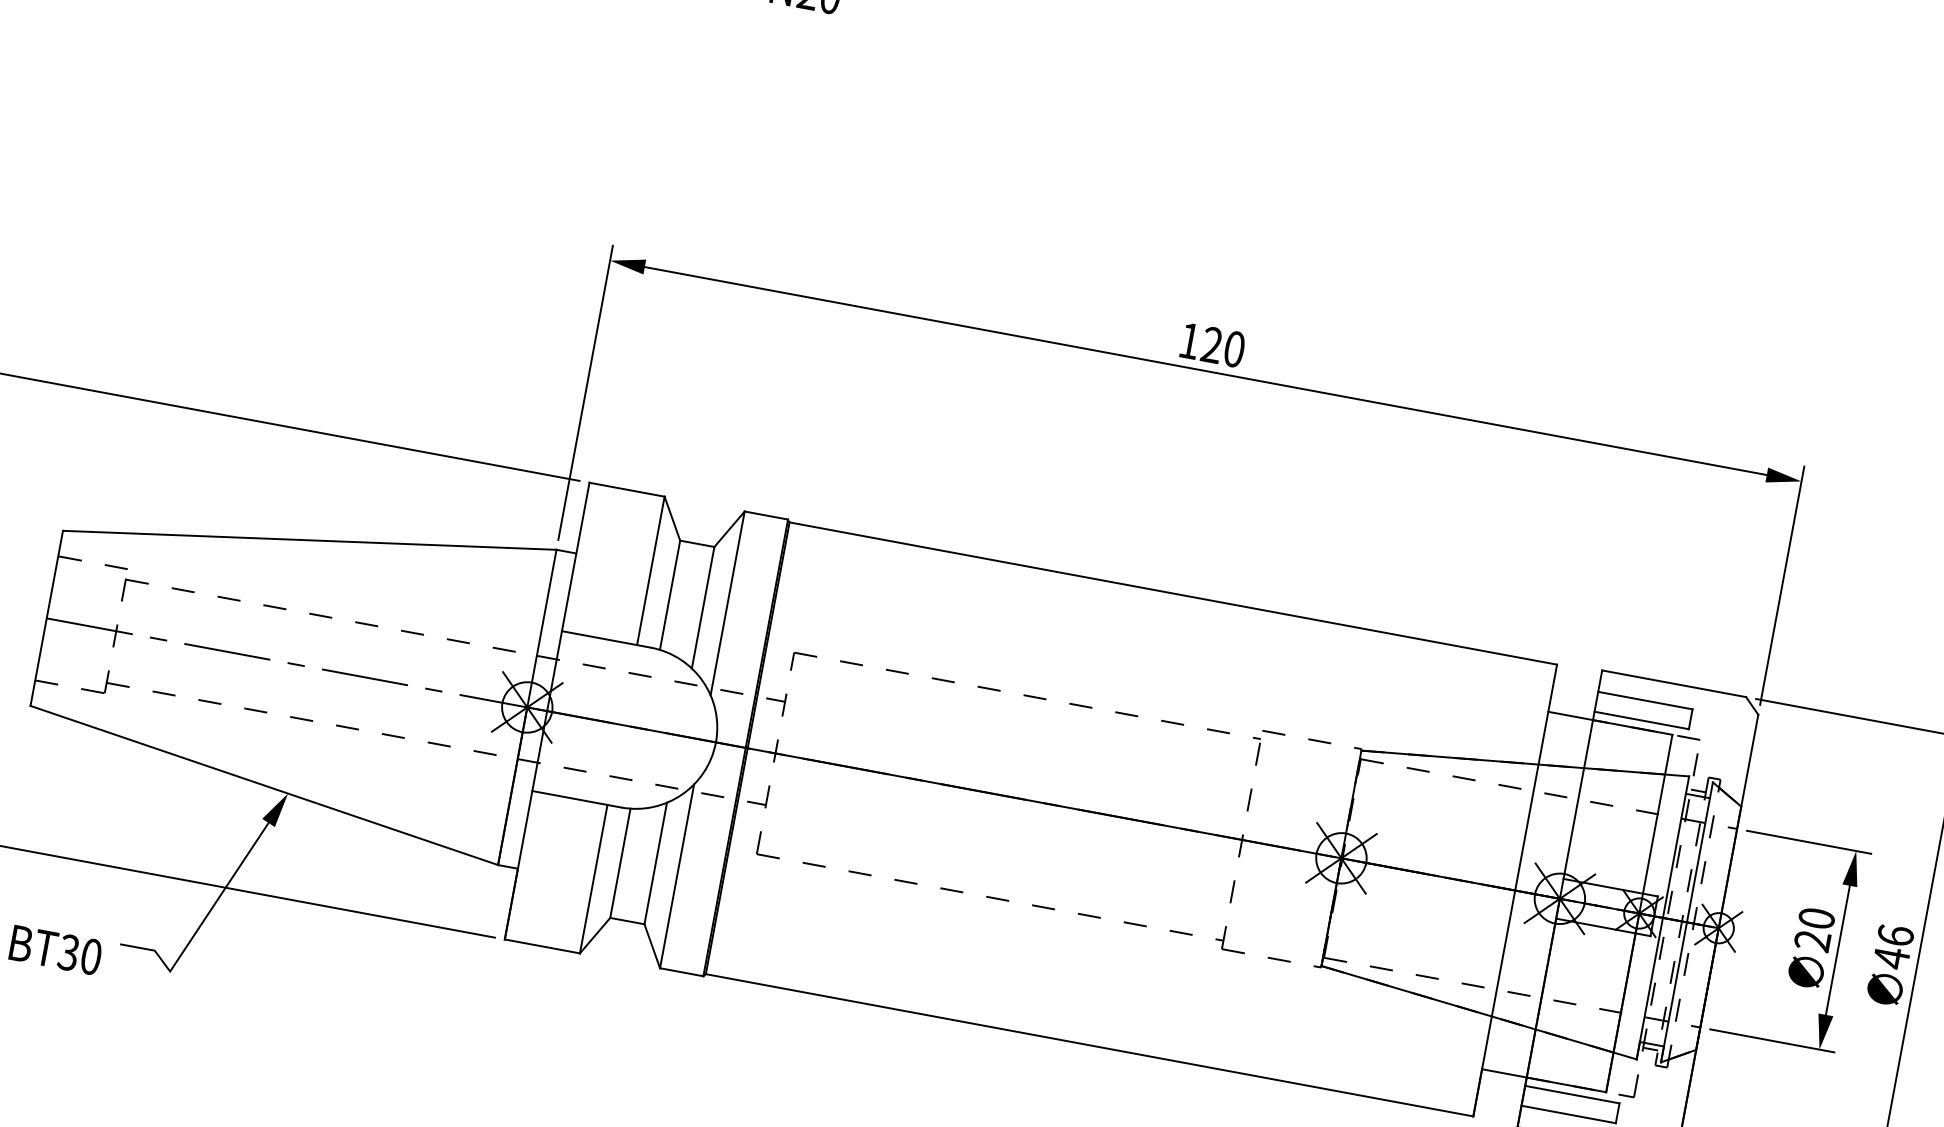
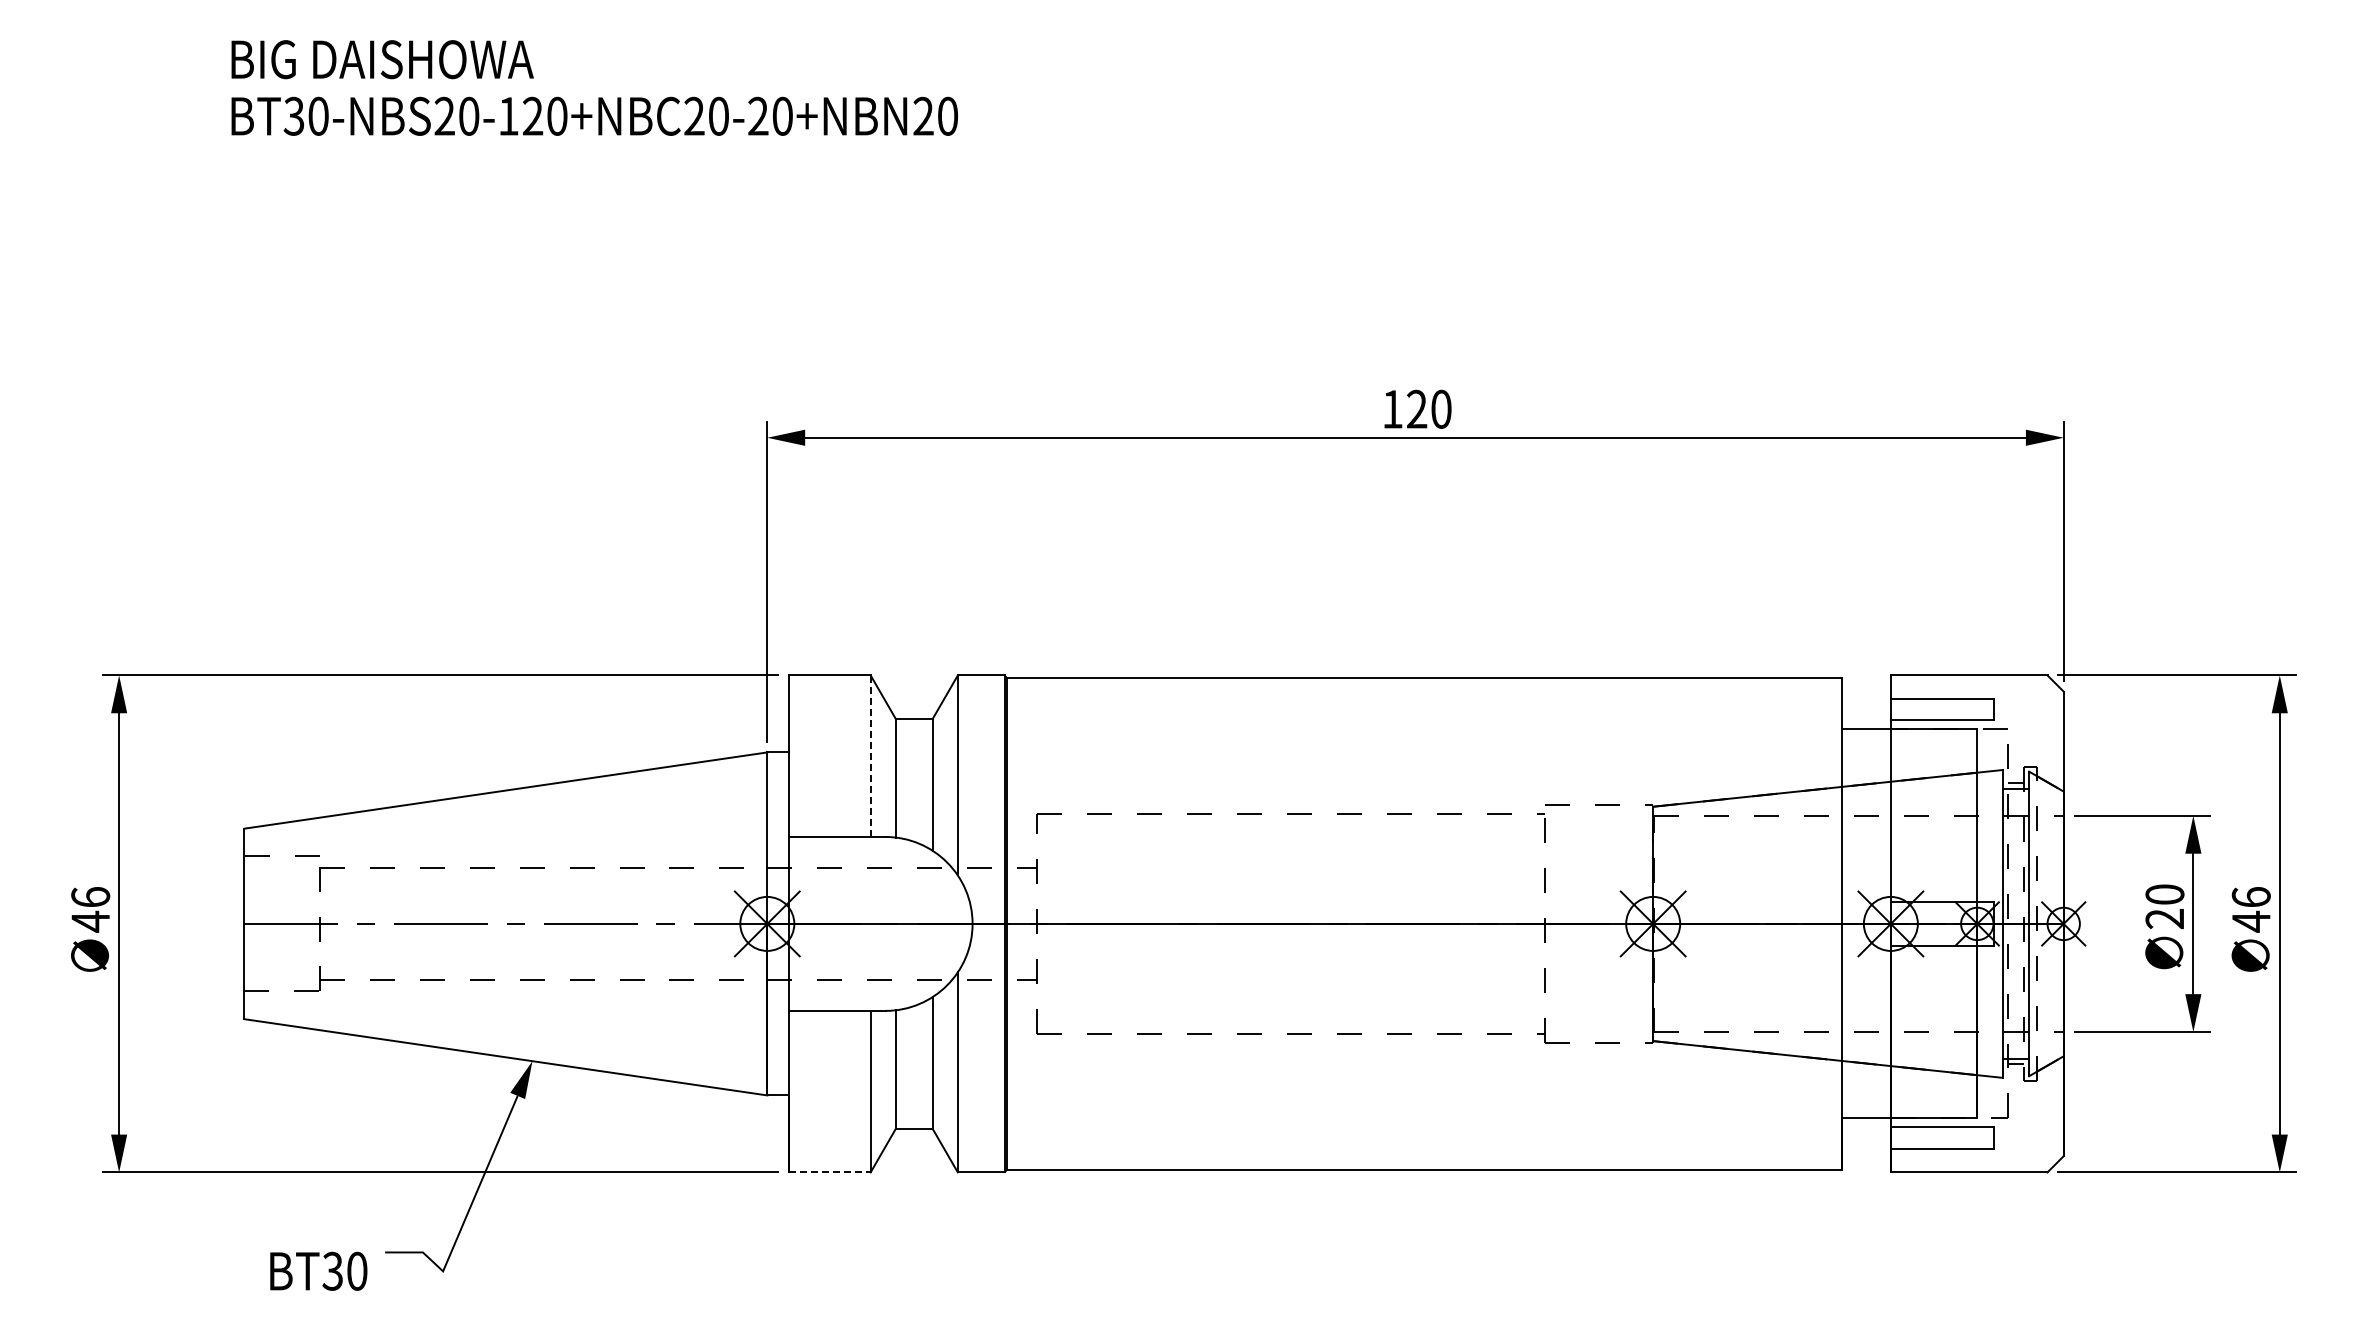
line: (650, 571) -> (870, 756), solid -> dashed
line: (542, 946) -> (829, 1172), solid -> dashed

